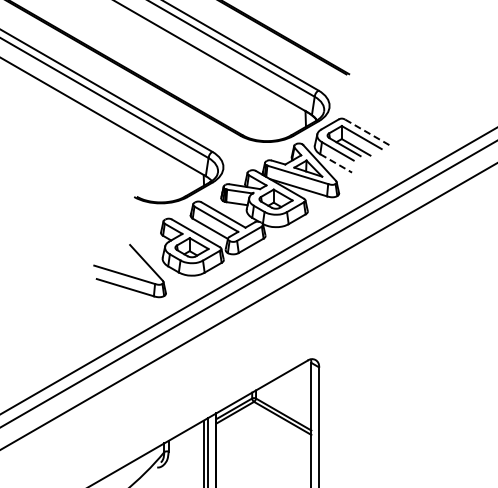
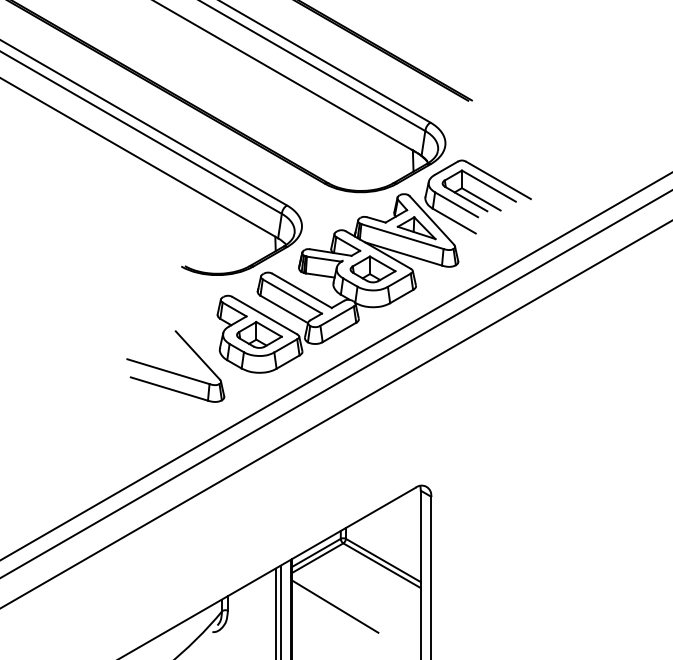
line: (369, 133) -> (499, 180), dashed -> solid
line: (336, 163) -> (454, 221), dashed -> solid
line: (247, 448) -> (334, 606), added

